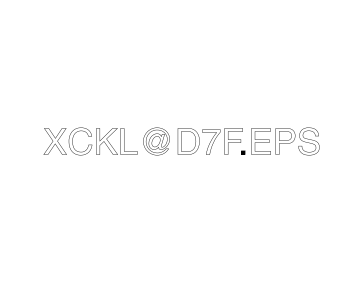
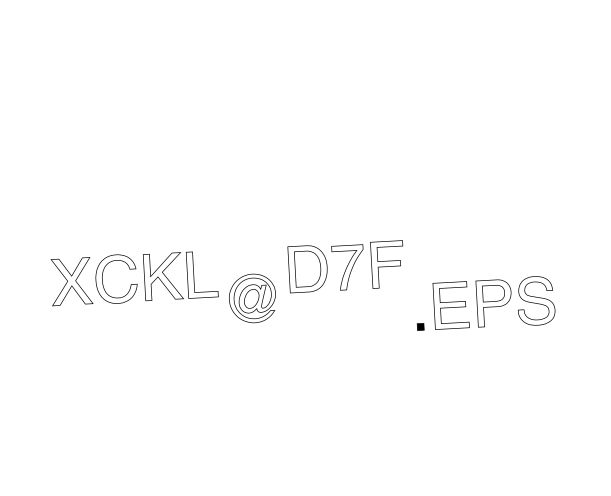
part: (156, 141) -> (252, 298), moved
part: (280, 141) -> (485, 303), moved

